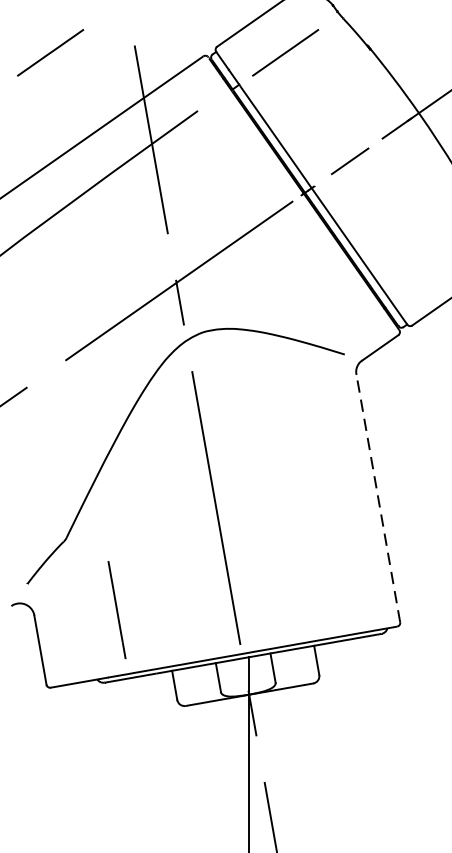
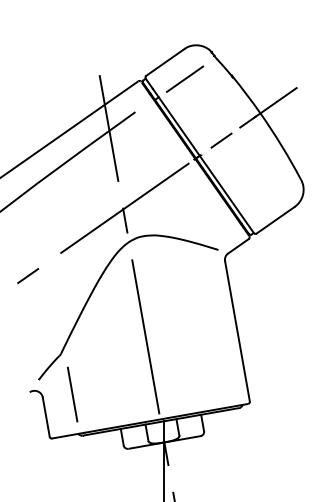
line: (49, 51) -> (51, 78), removed
line: (378, 498) -> (237, 331), dashed -> solid
line: (116, 609) -> (72, 394), moved

